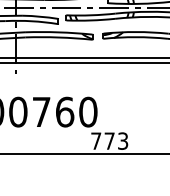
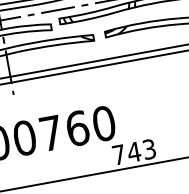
text: (109, 140) -> (133, 151), 773 -> 743

